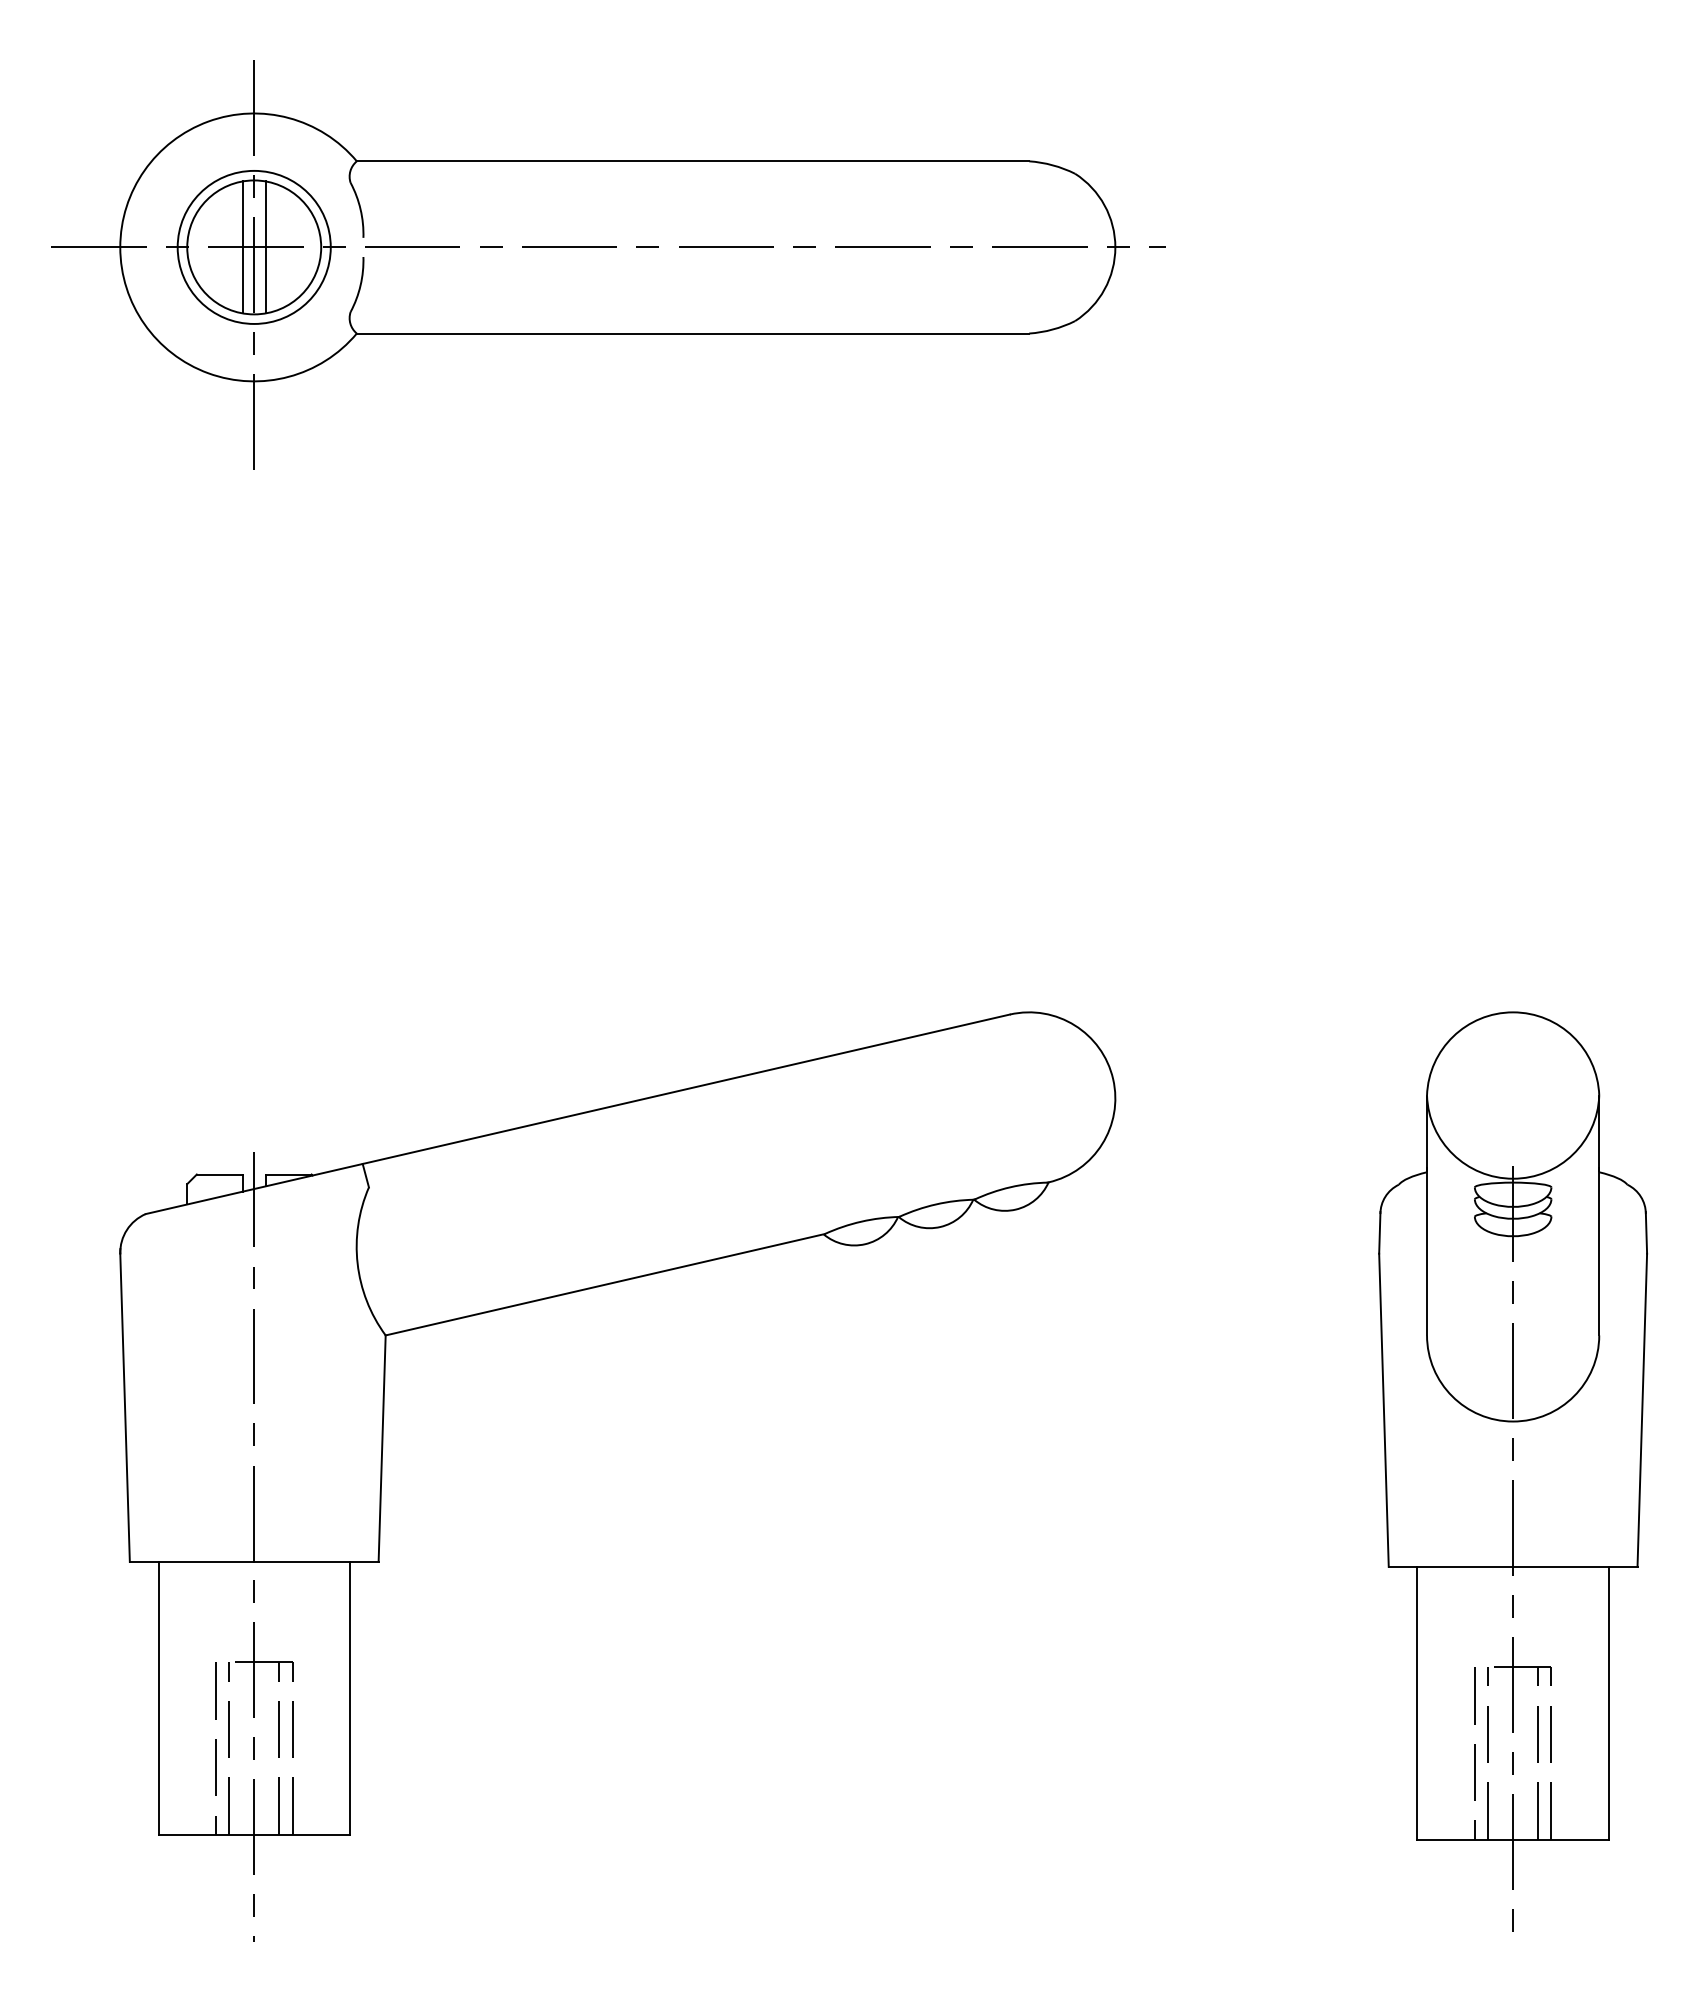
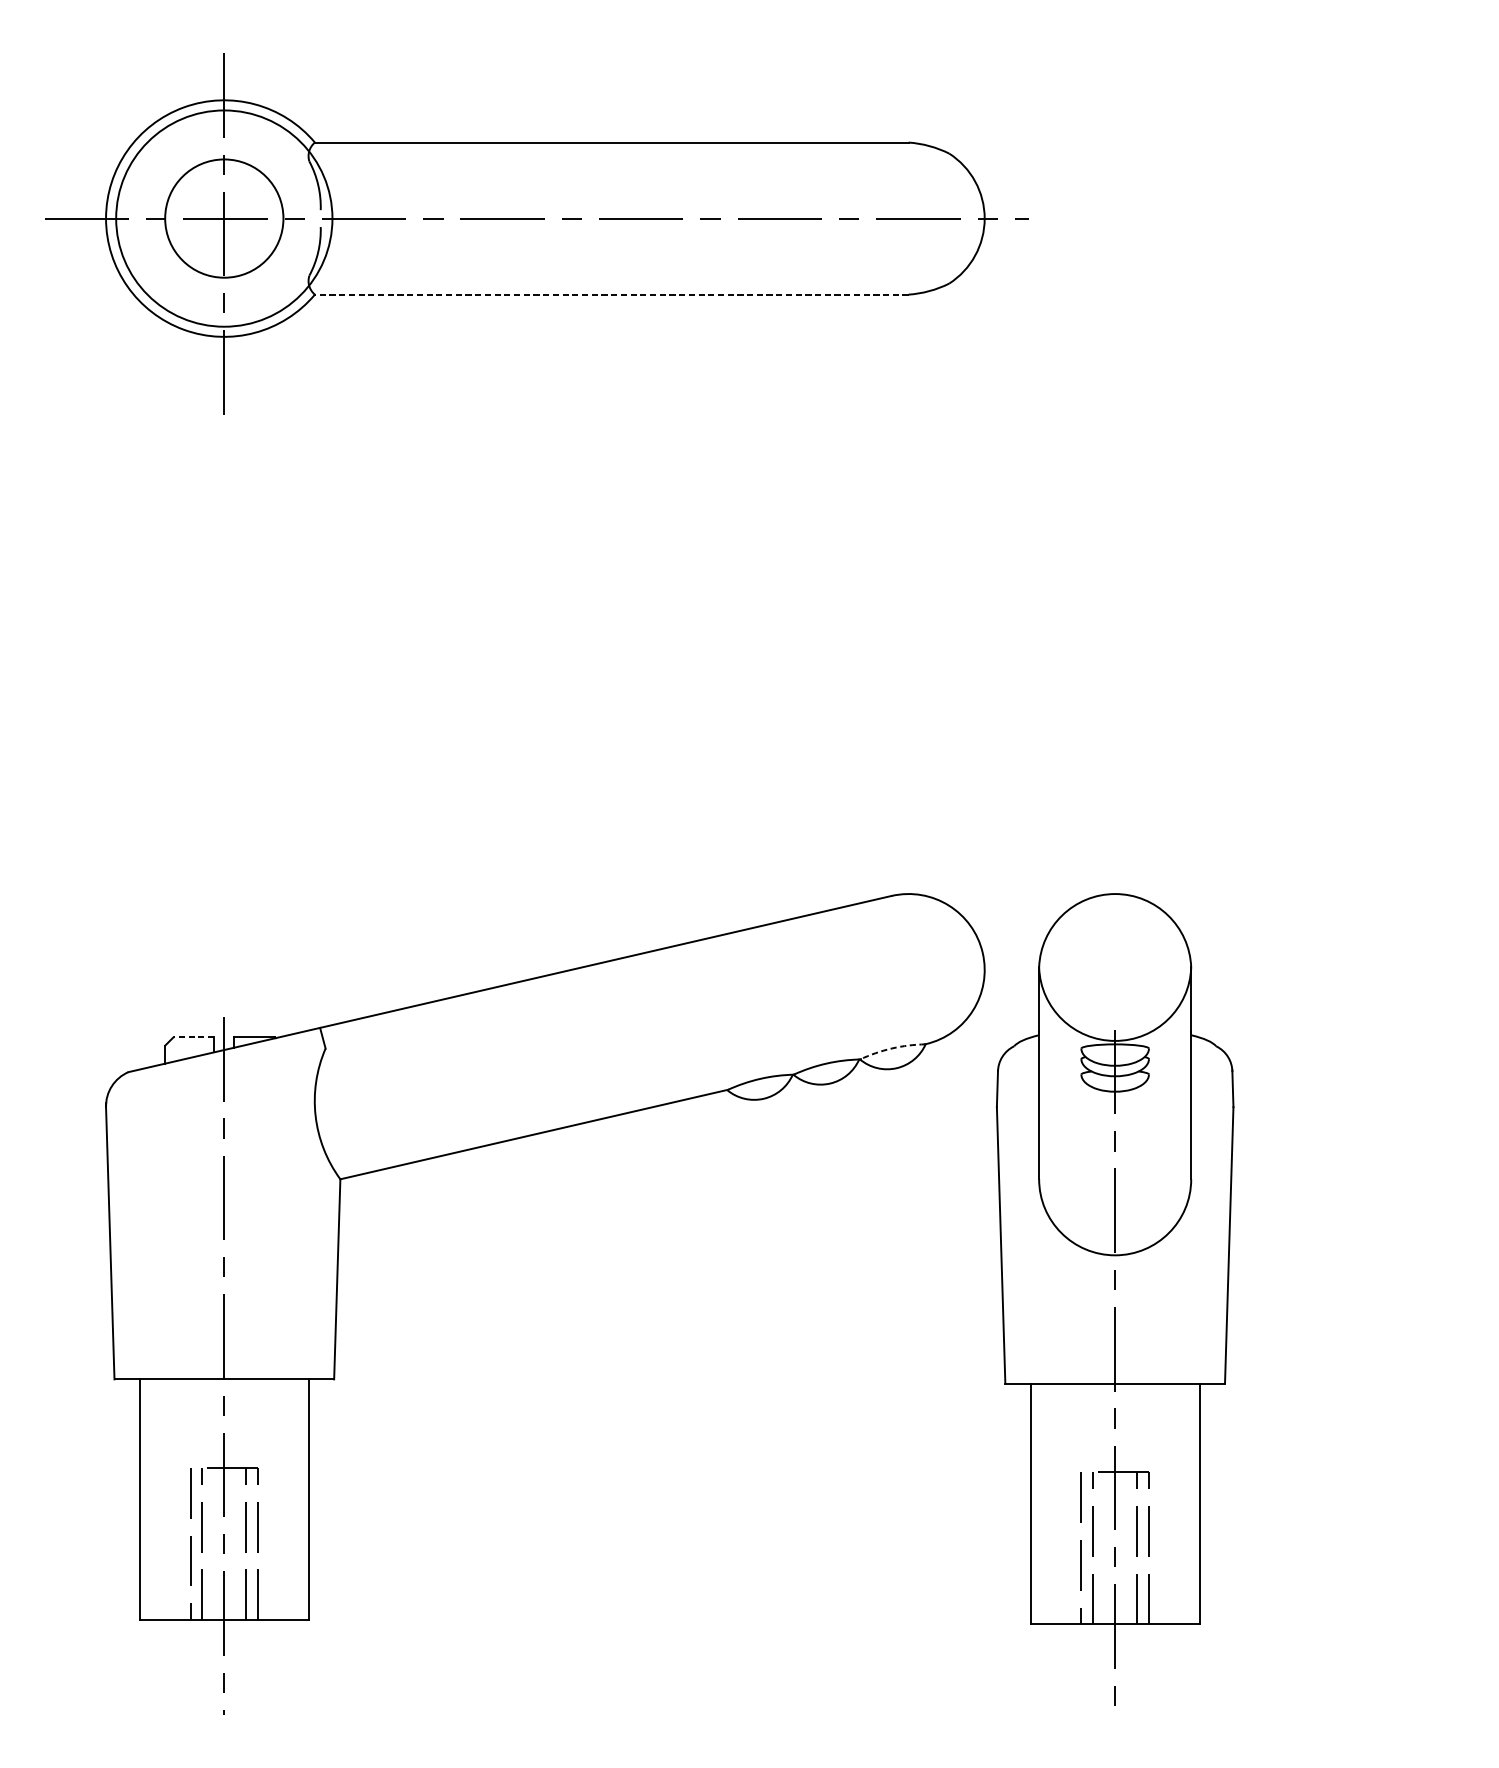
circle: (253, 246) -> (223, 217), size x1.6
line: (242, 247) -> (213, 218), removed
line: (265, 247) -> (234, 218), removed
line: (692, 333) -> (611, 294), solid -> dashed
line: (219, 1174) -> (193, 1037), solid -> dashed
arc: (1010, 1187) -> (892, 1048), solid -> dashed
part: (1512, 1471) -> (1114, 1299), moved

